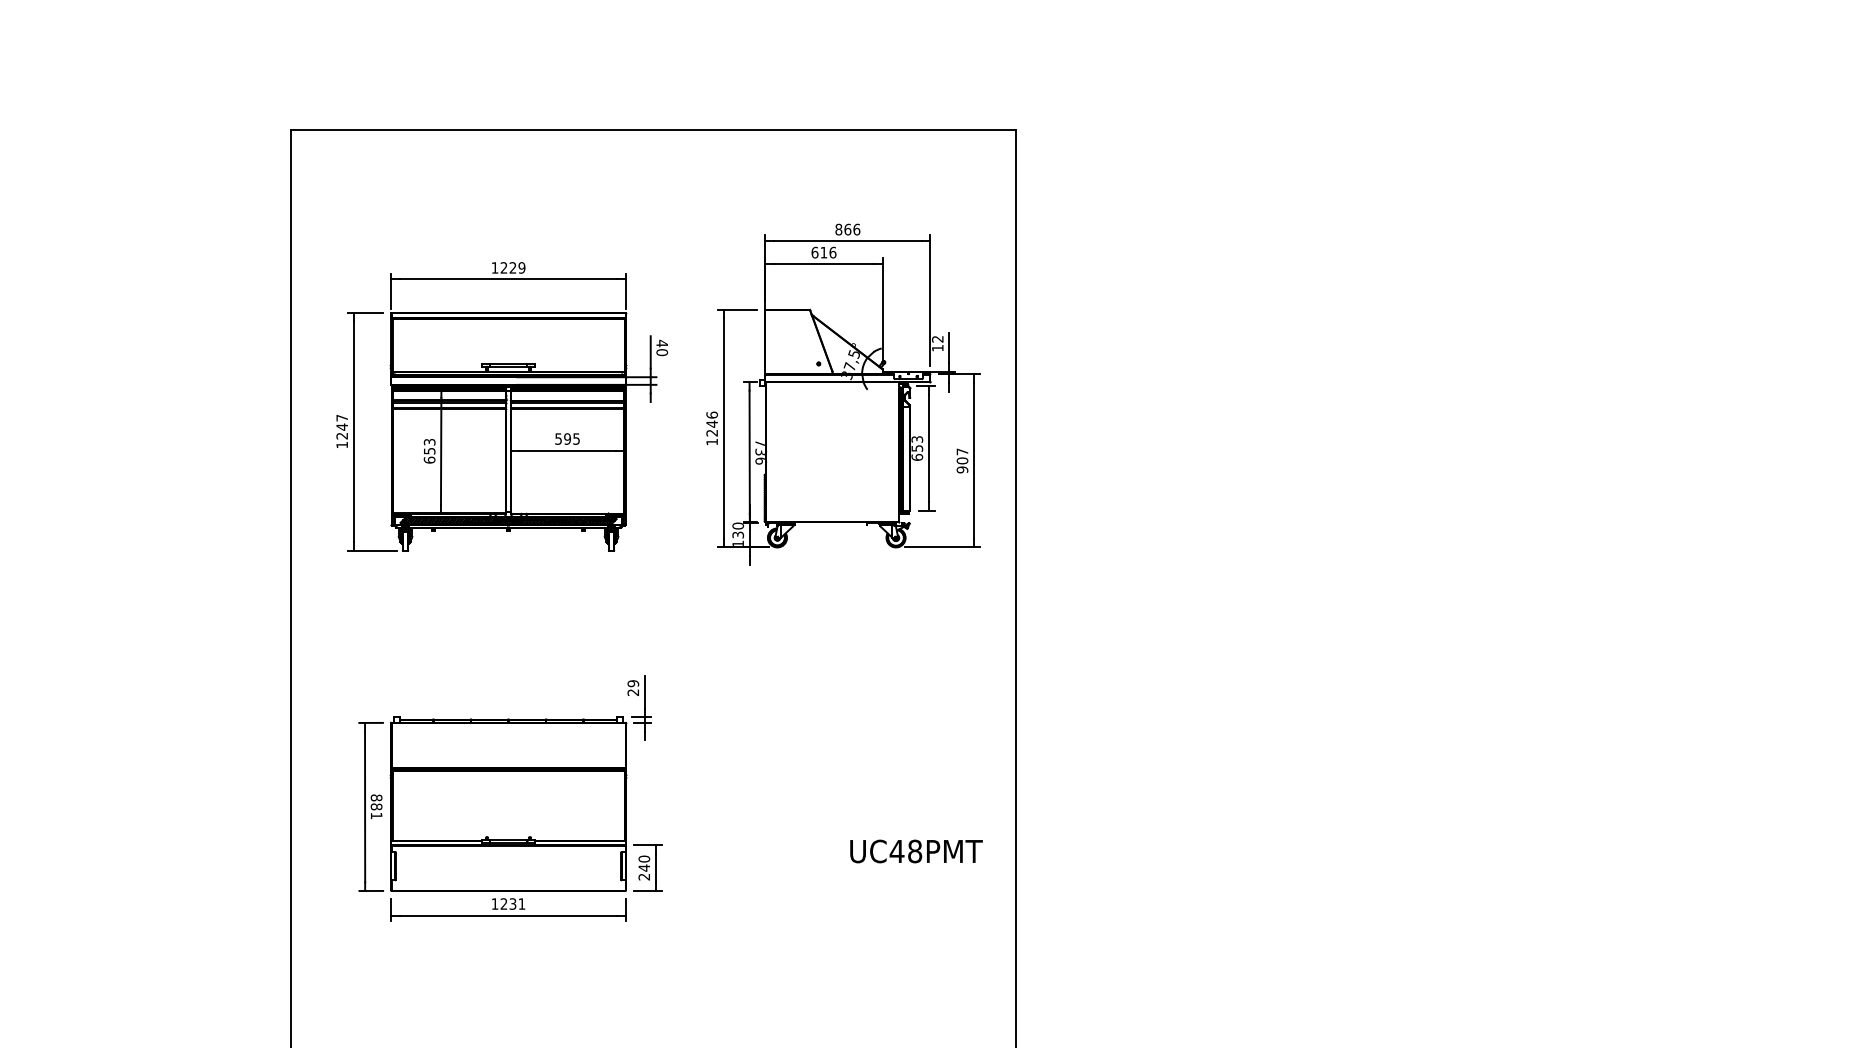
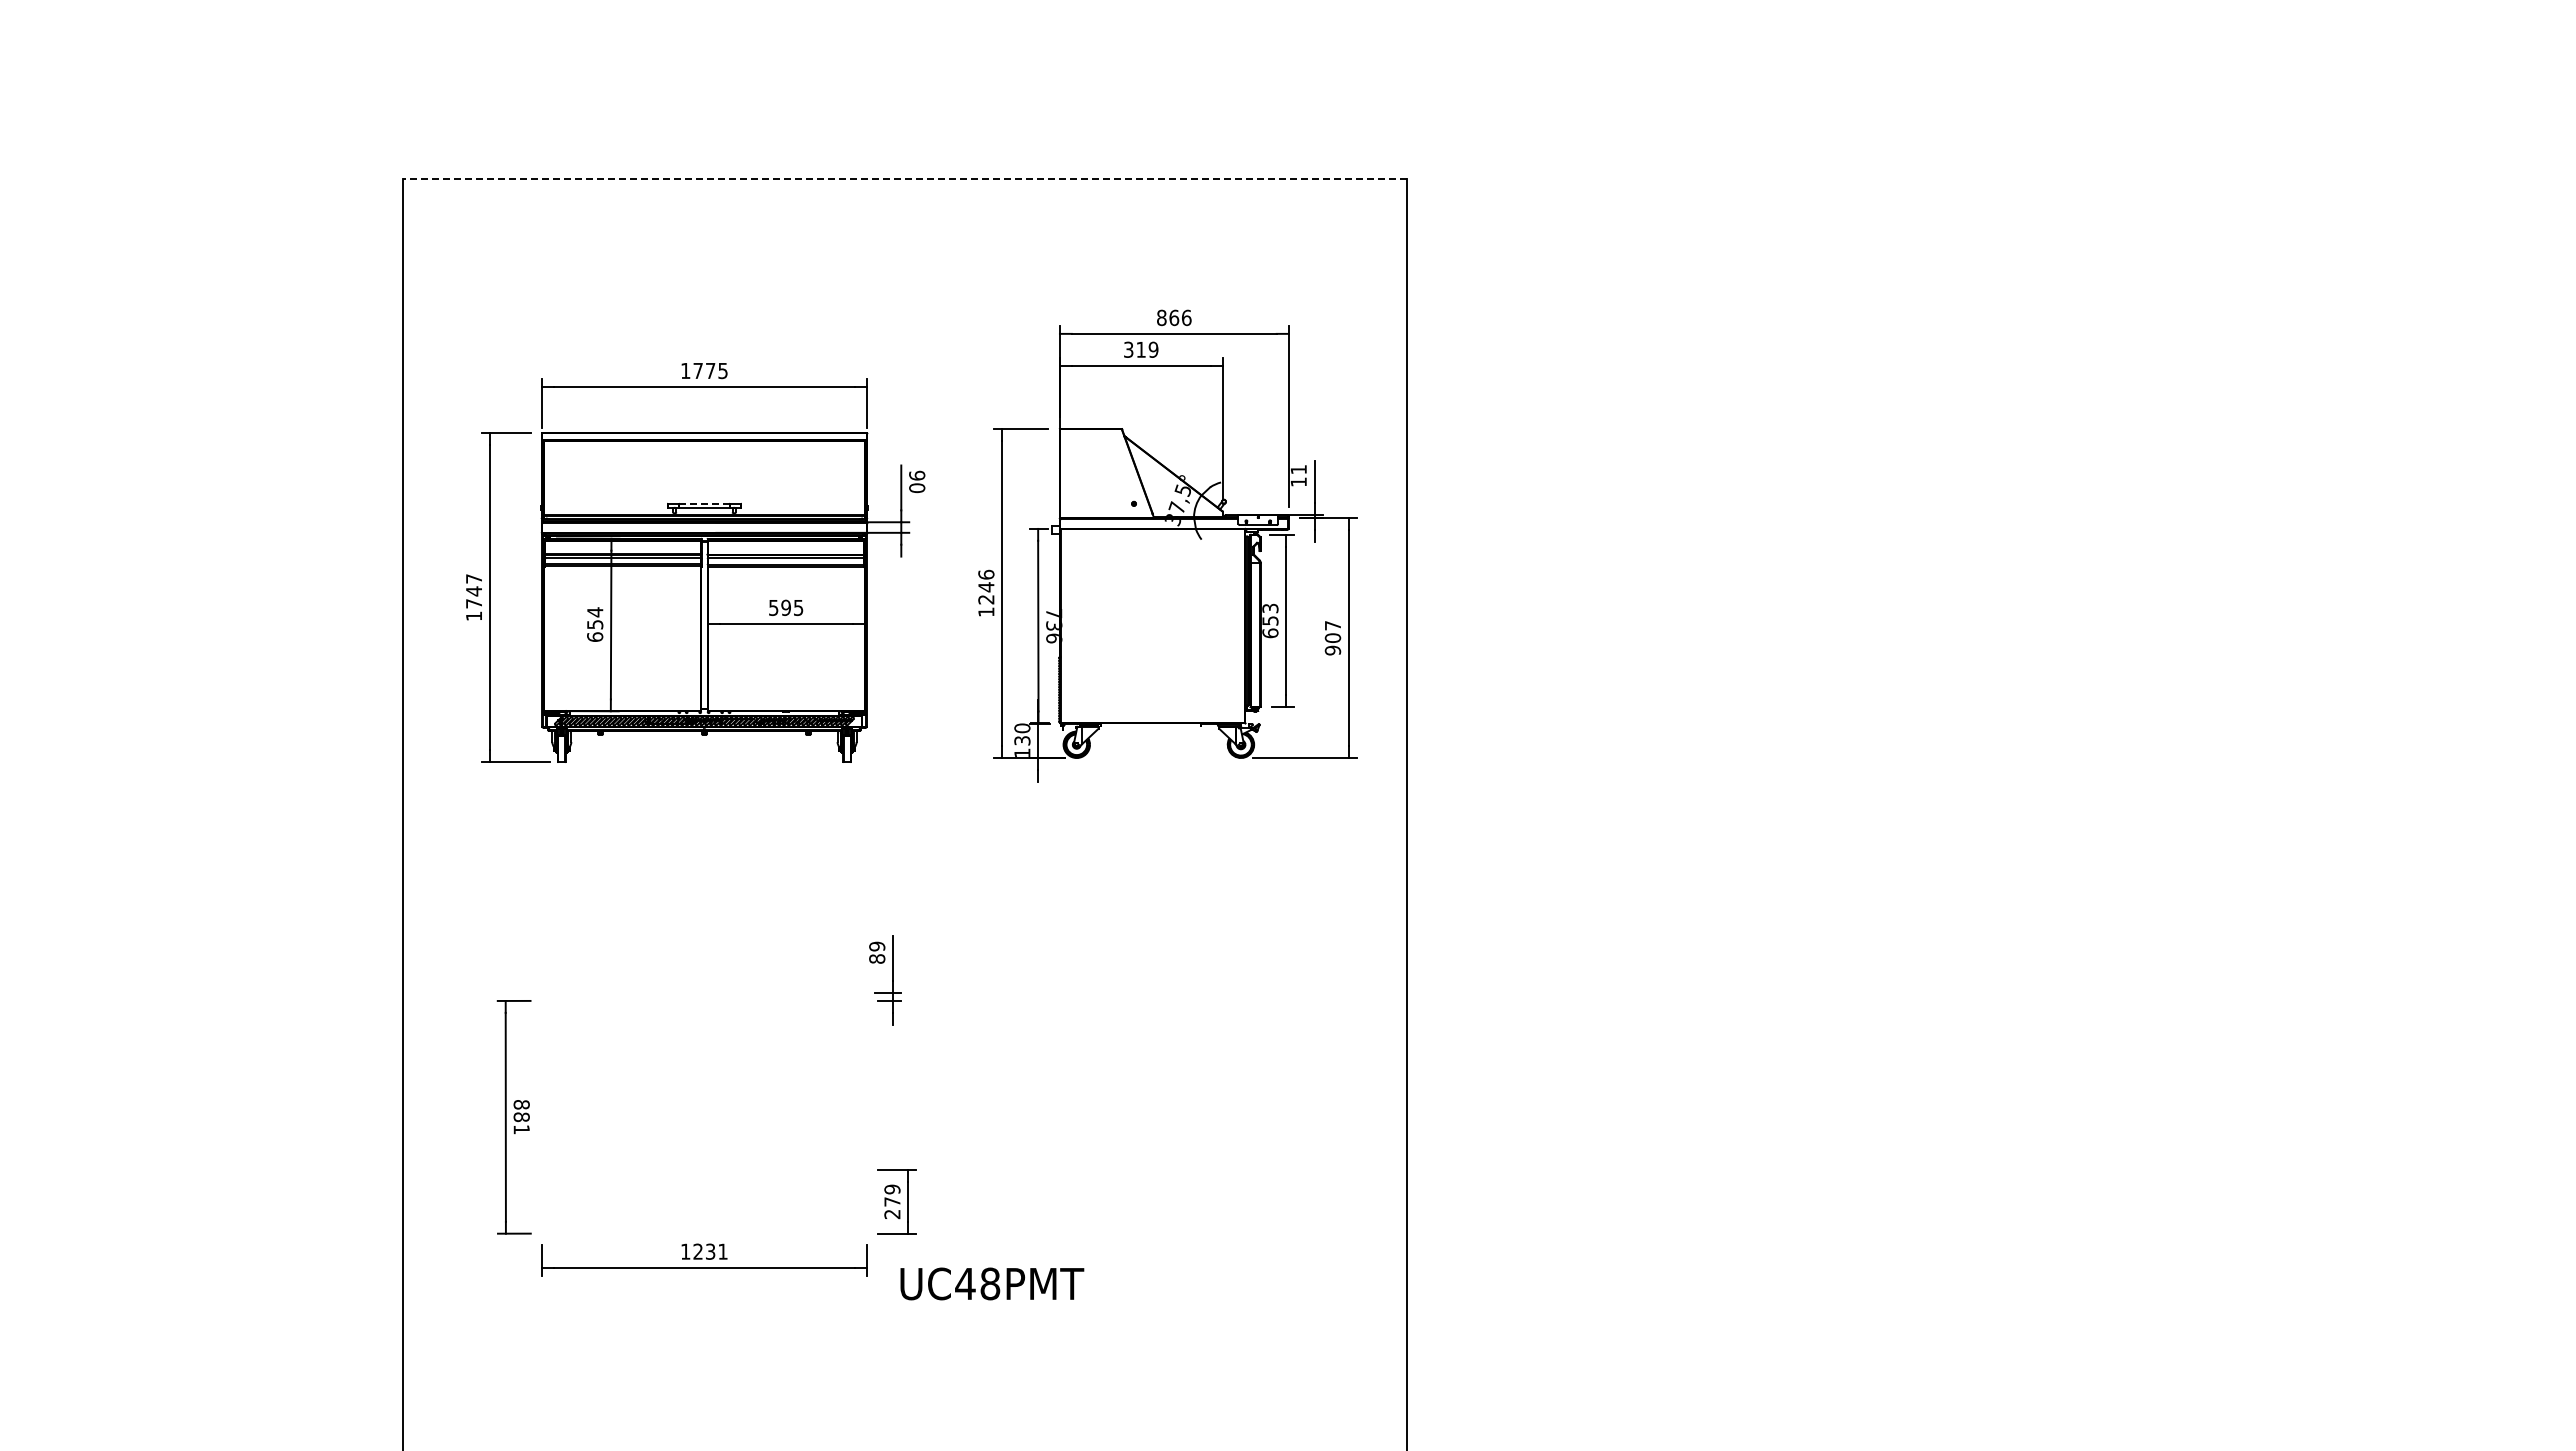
line: (653, 129) -> (904, 179), solid -> dashed
text: (824, 252) -> (1141, 349), 616 -> 319
text: (512, 267) -> (710, 370), 1229 -> 1775
text: (937, 339) -> (1298, 469), 12 -> 11
text: (662, 343) -> (917, 475), 40 -> 90
line: (507, 363) -> (703, 503), solid -> dashed
text: (341, 435) -> (473, 603), 1247 -> 1747
text: (429, 442) -> (595, 612), 653 -> 654
text: (633, 692) -> (877, 958), 29 -> 89
part: (508, 804) -> (704, 1113), removed
text: (916, 851) -> (992, 1283), moved
text: (644, 863) -> (892, 1195), 240 -> 279

